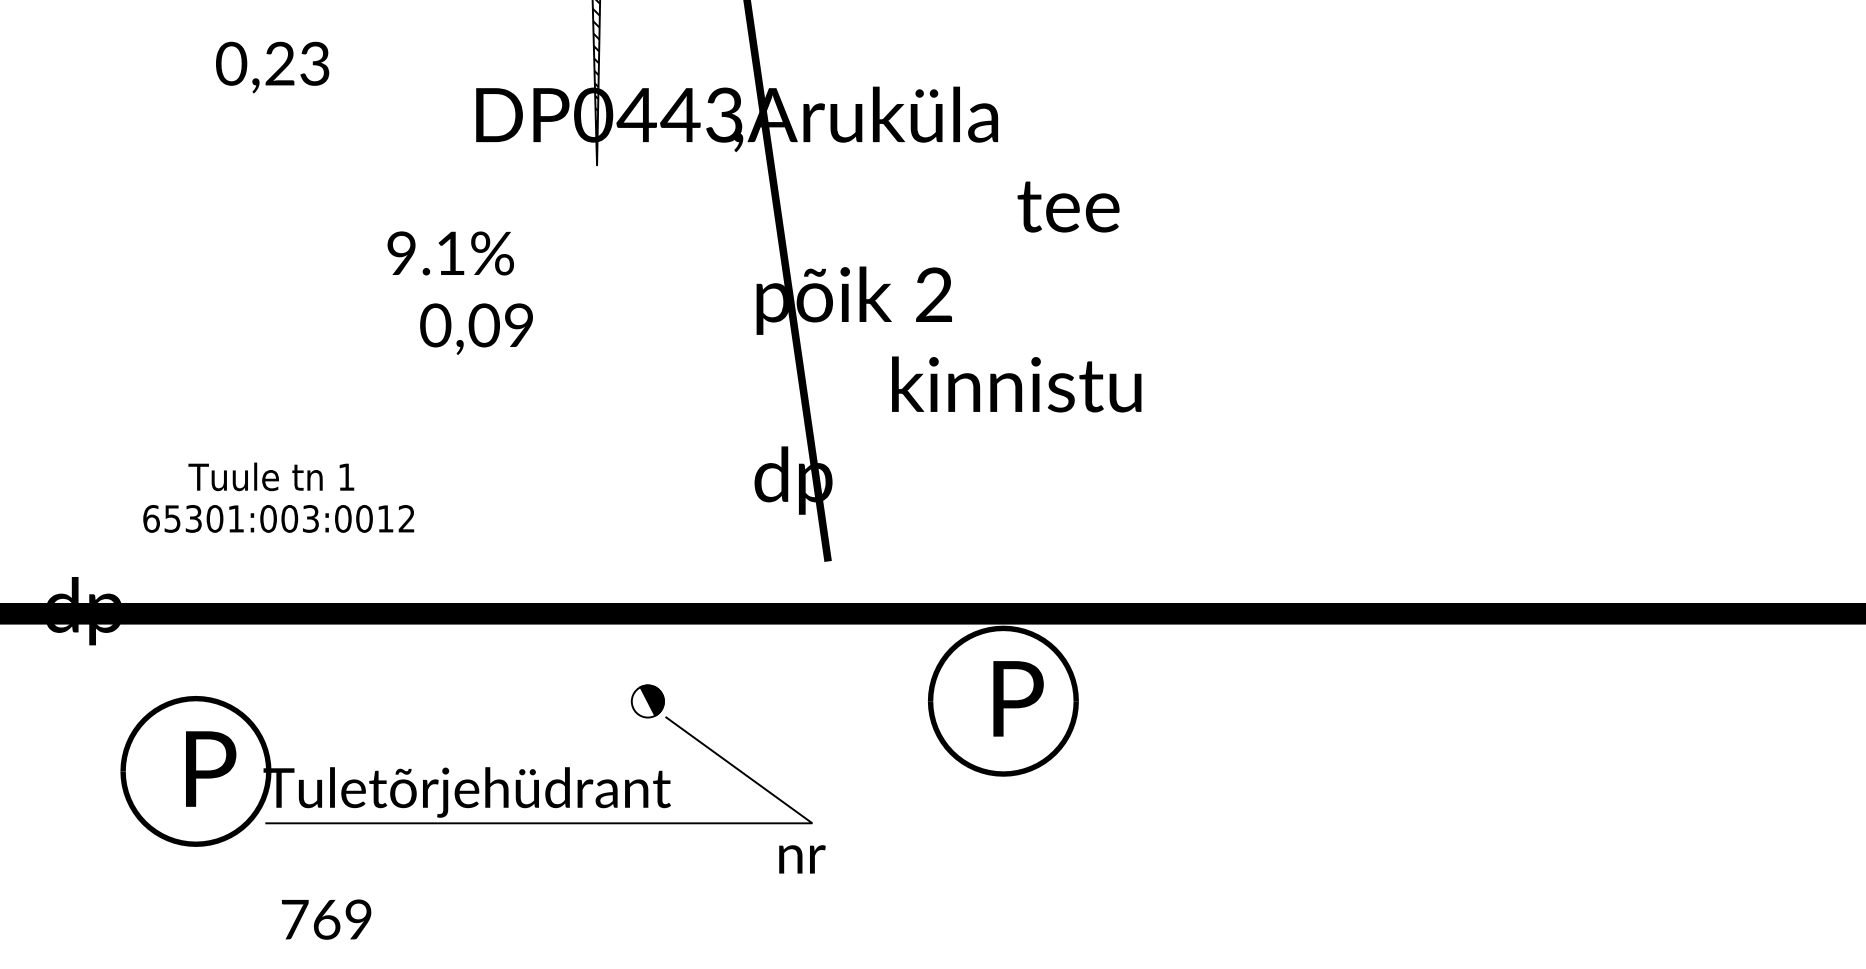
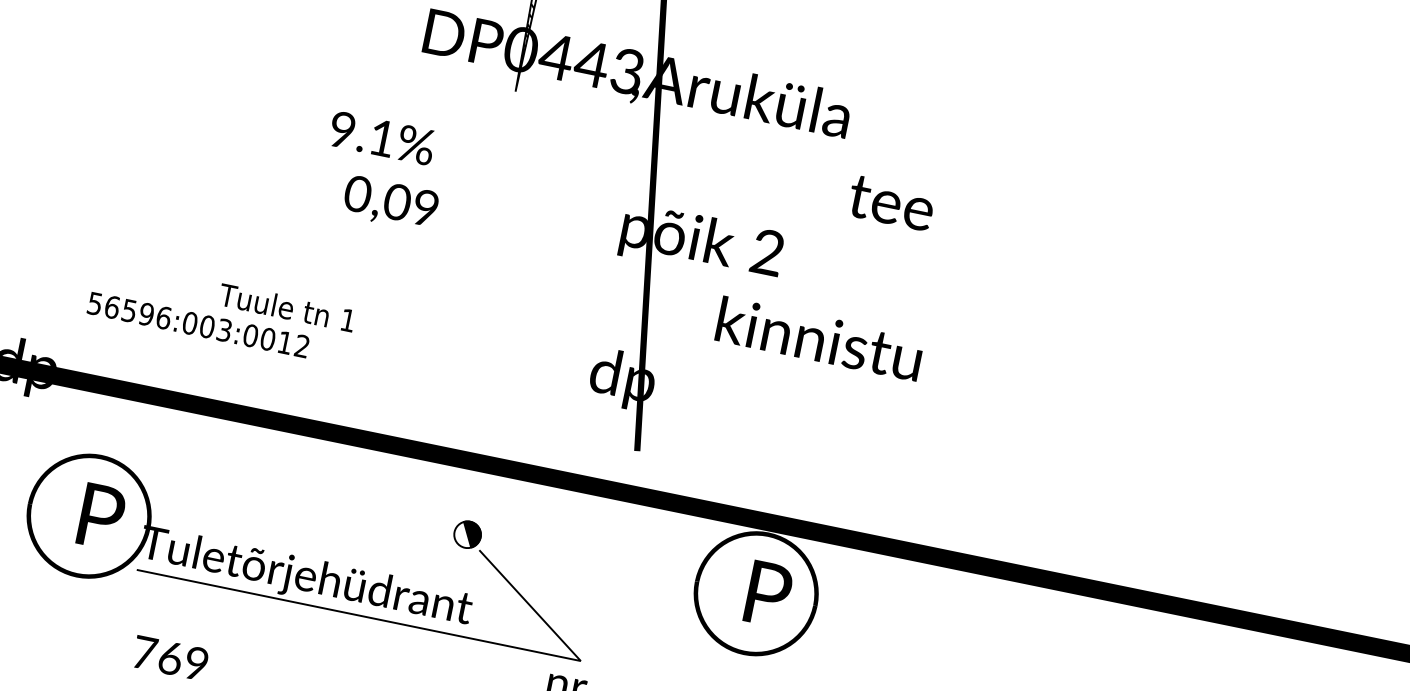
text: (271, 476) -> (287, 307), moved
text: (193, 518) -> (129, 310), 65301:003:0012 -> 56596:003:0012

